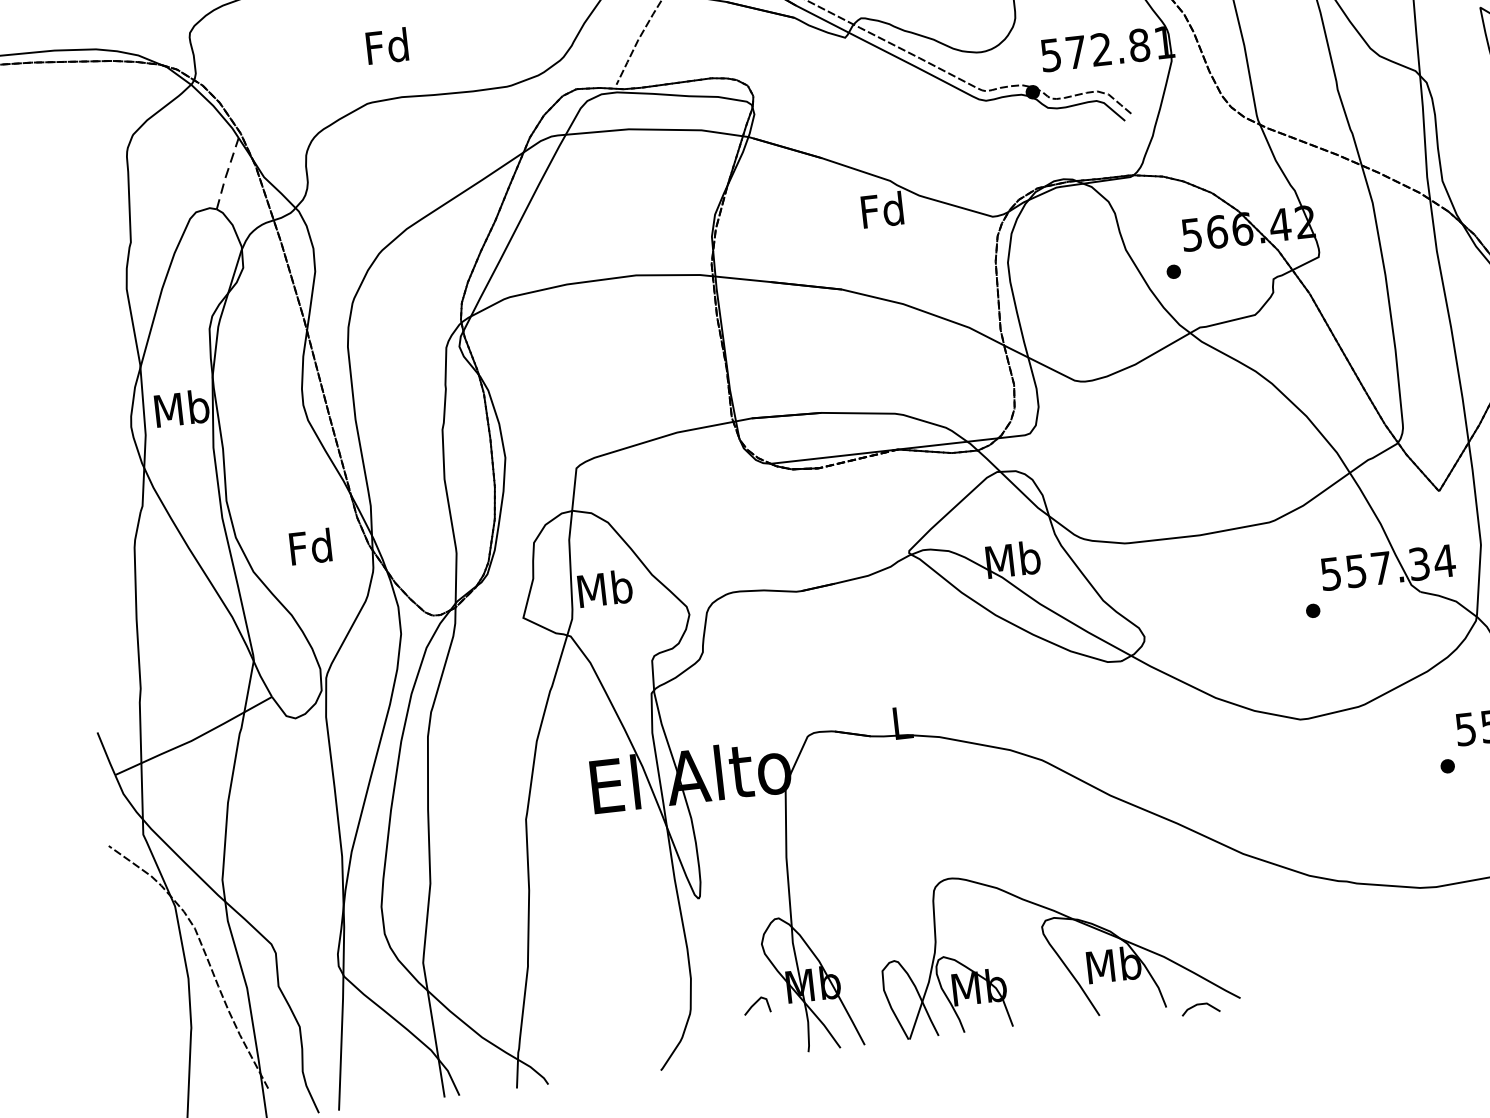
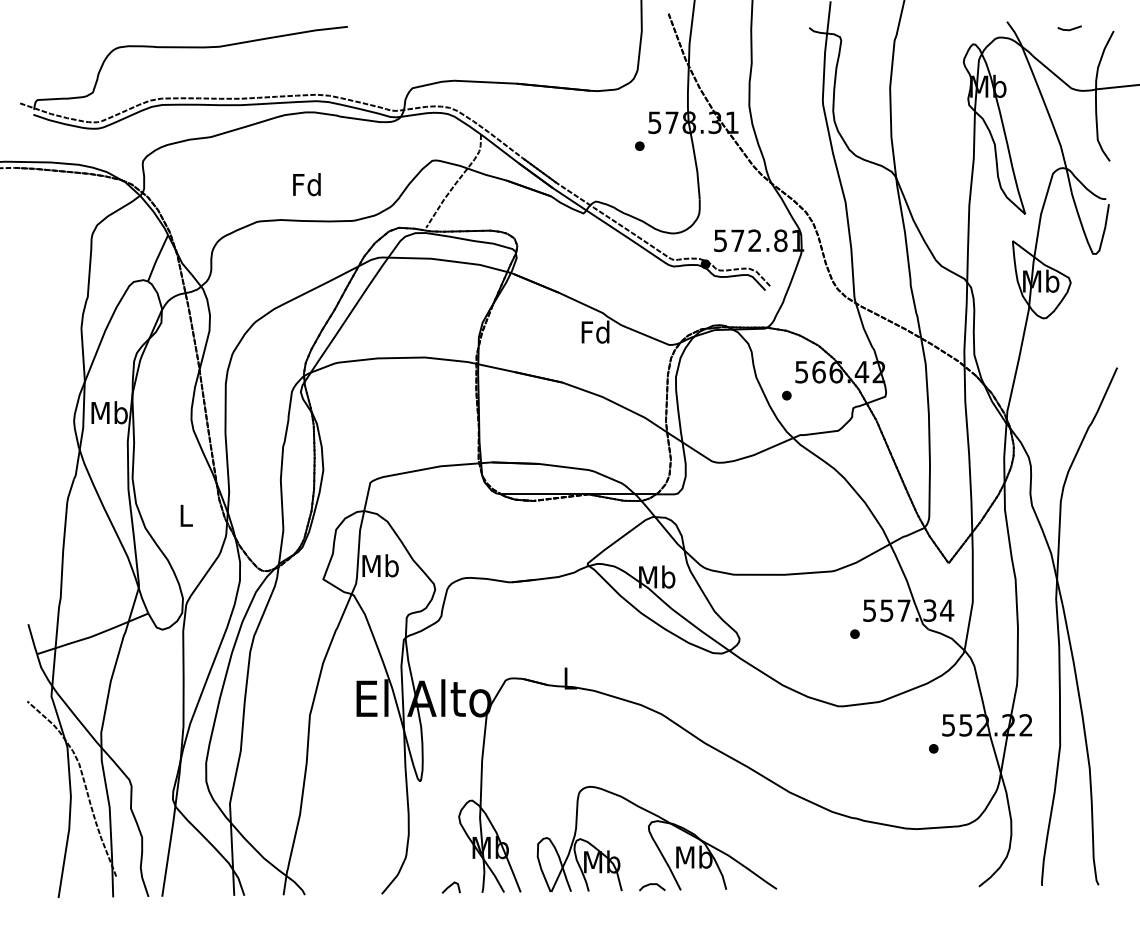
text: (386, 46) -> (306, 184), moved
line: (226, 174) -> (157, 258), dashed -> solid
text: (310, 546) -> (185, 515), Fd -> L
line: (755, 1004) -> (450, 886), moved
line: (1197, 1006) -> (650, 885), moved

